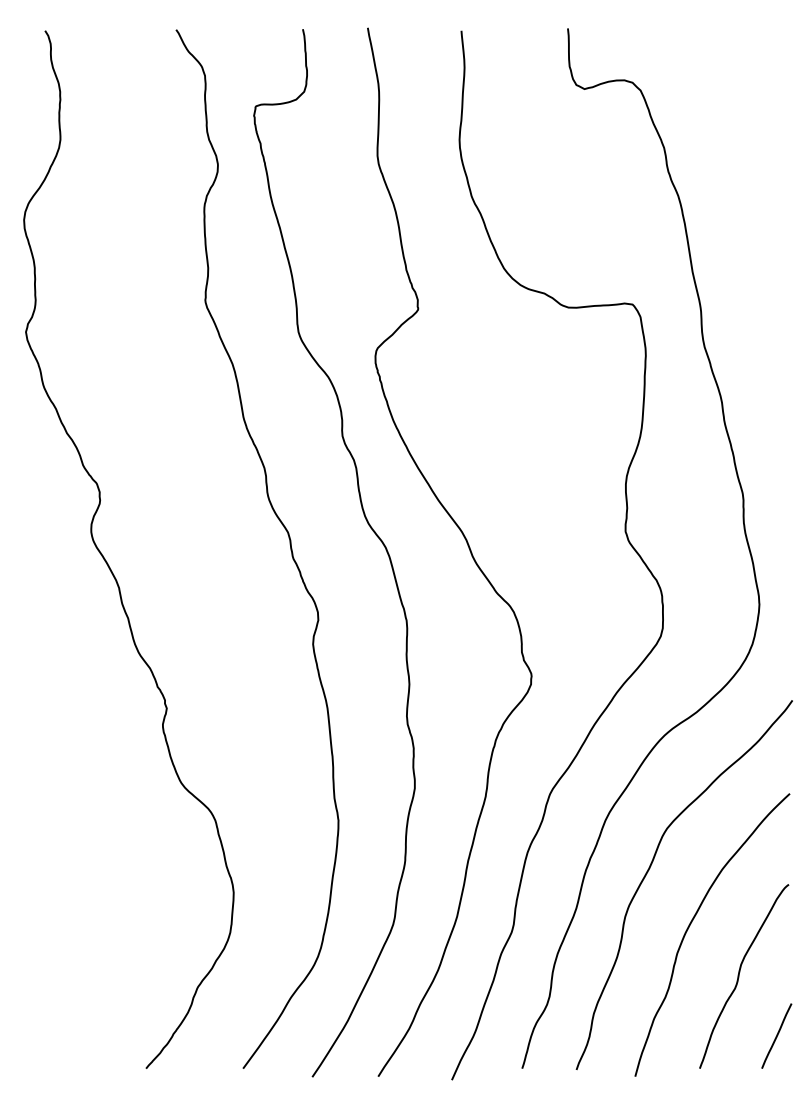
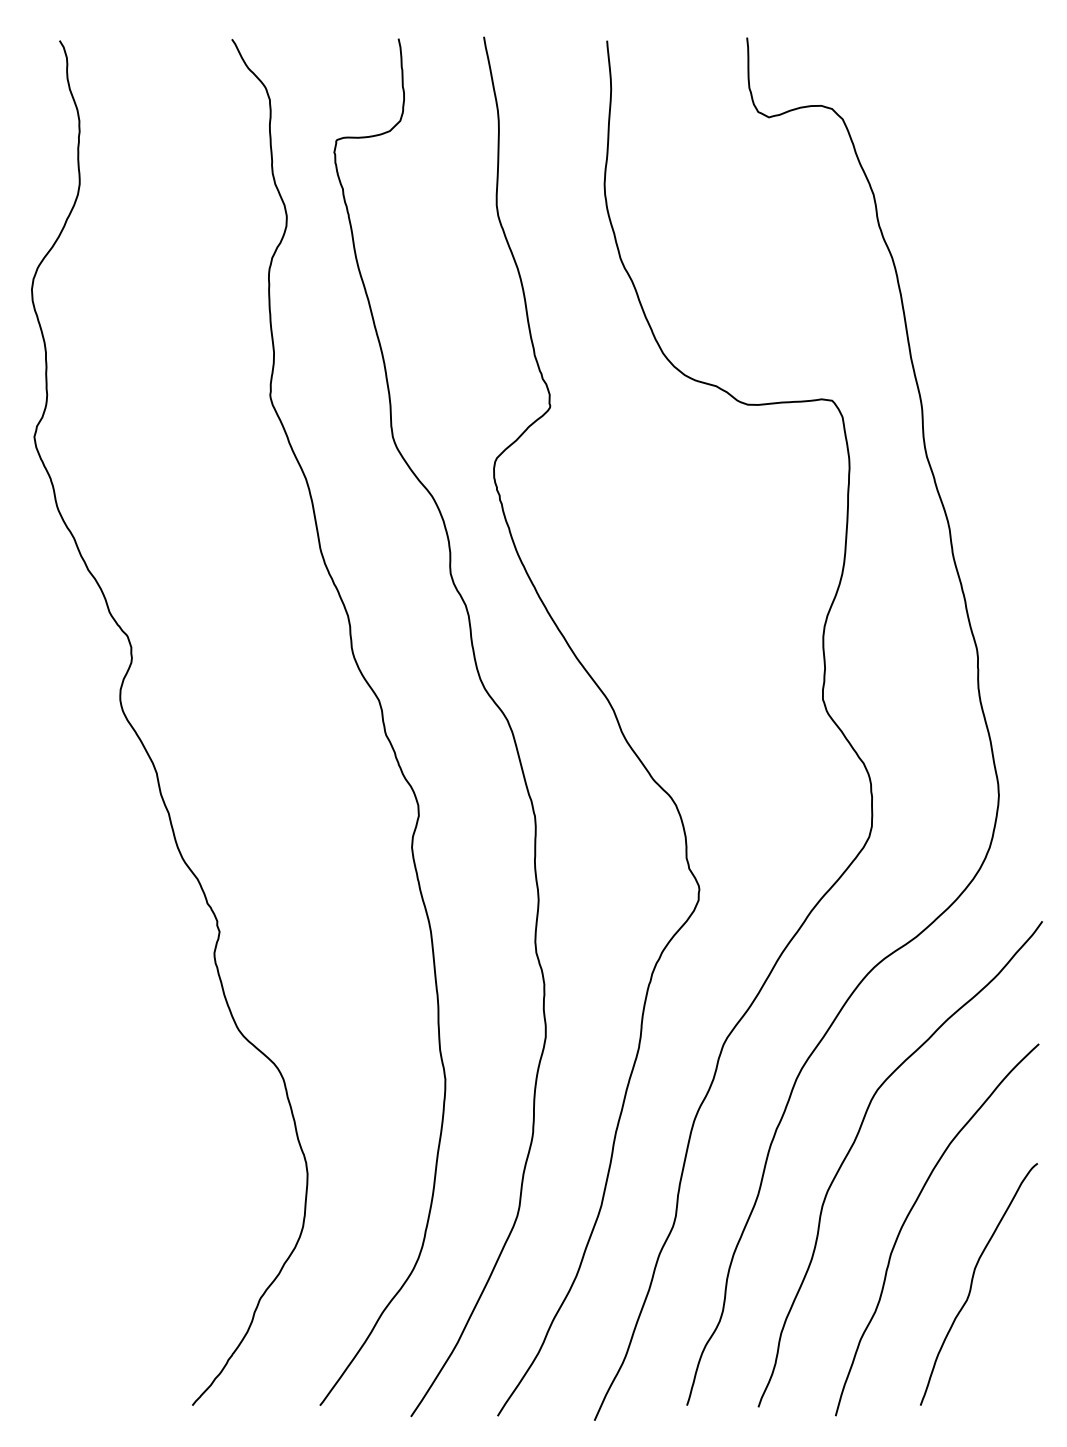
line: (776, 1035) -> (1021, 1361), removed

